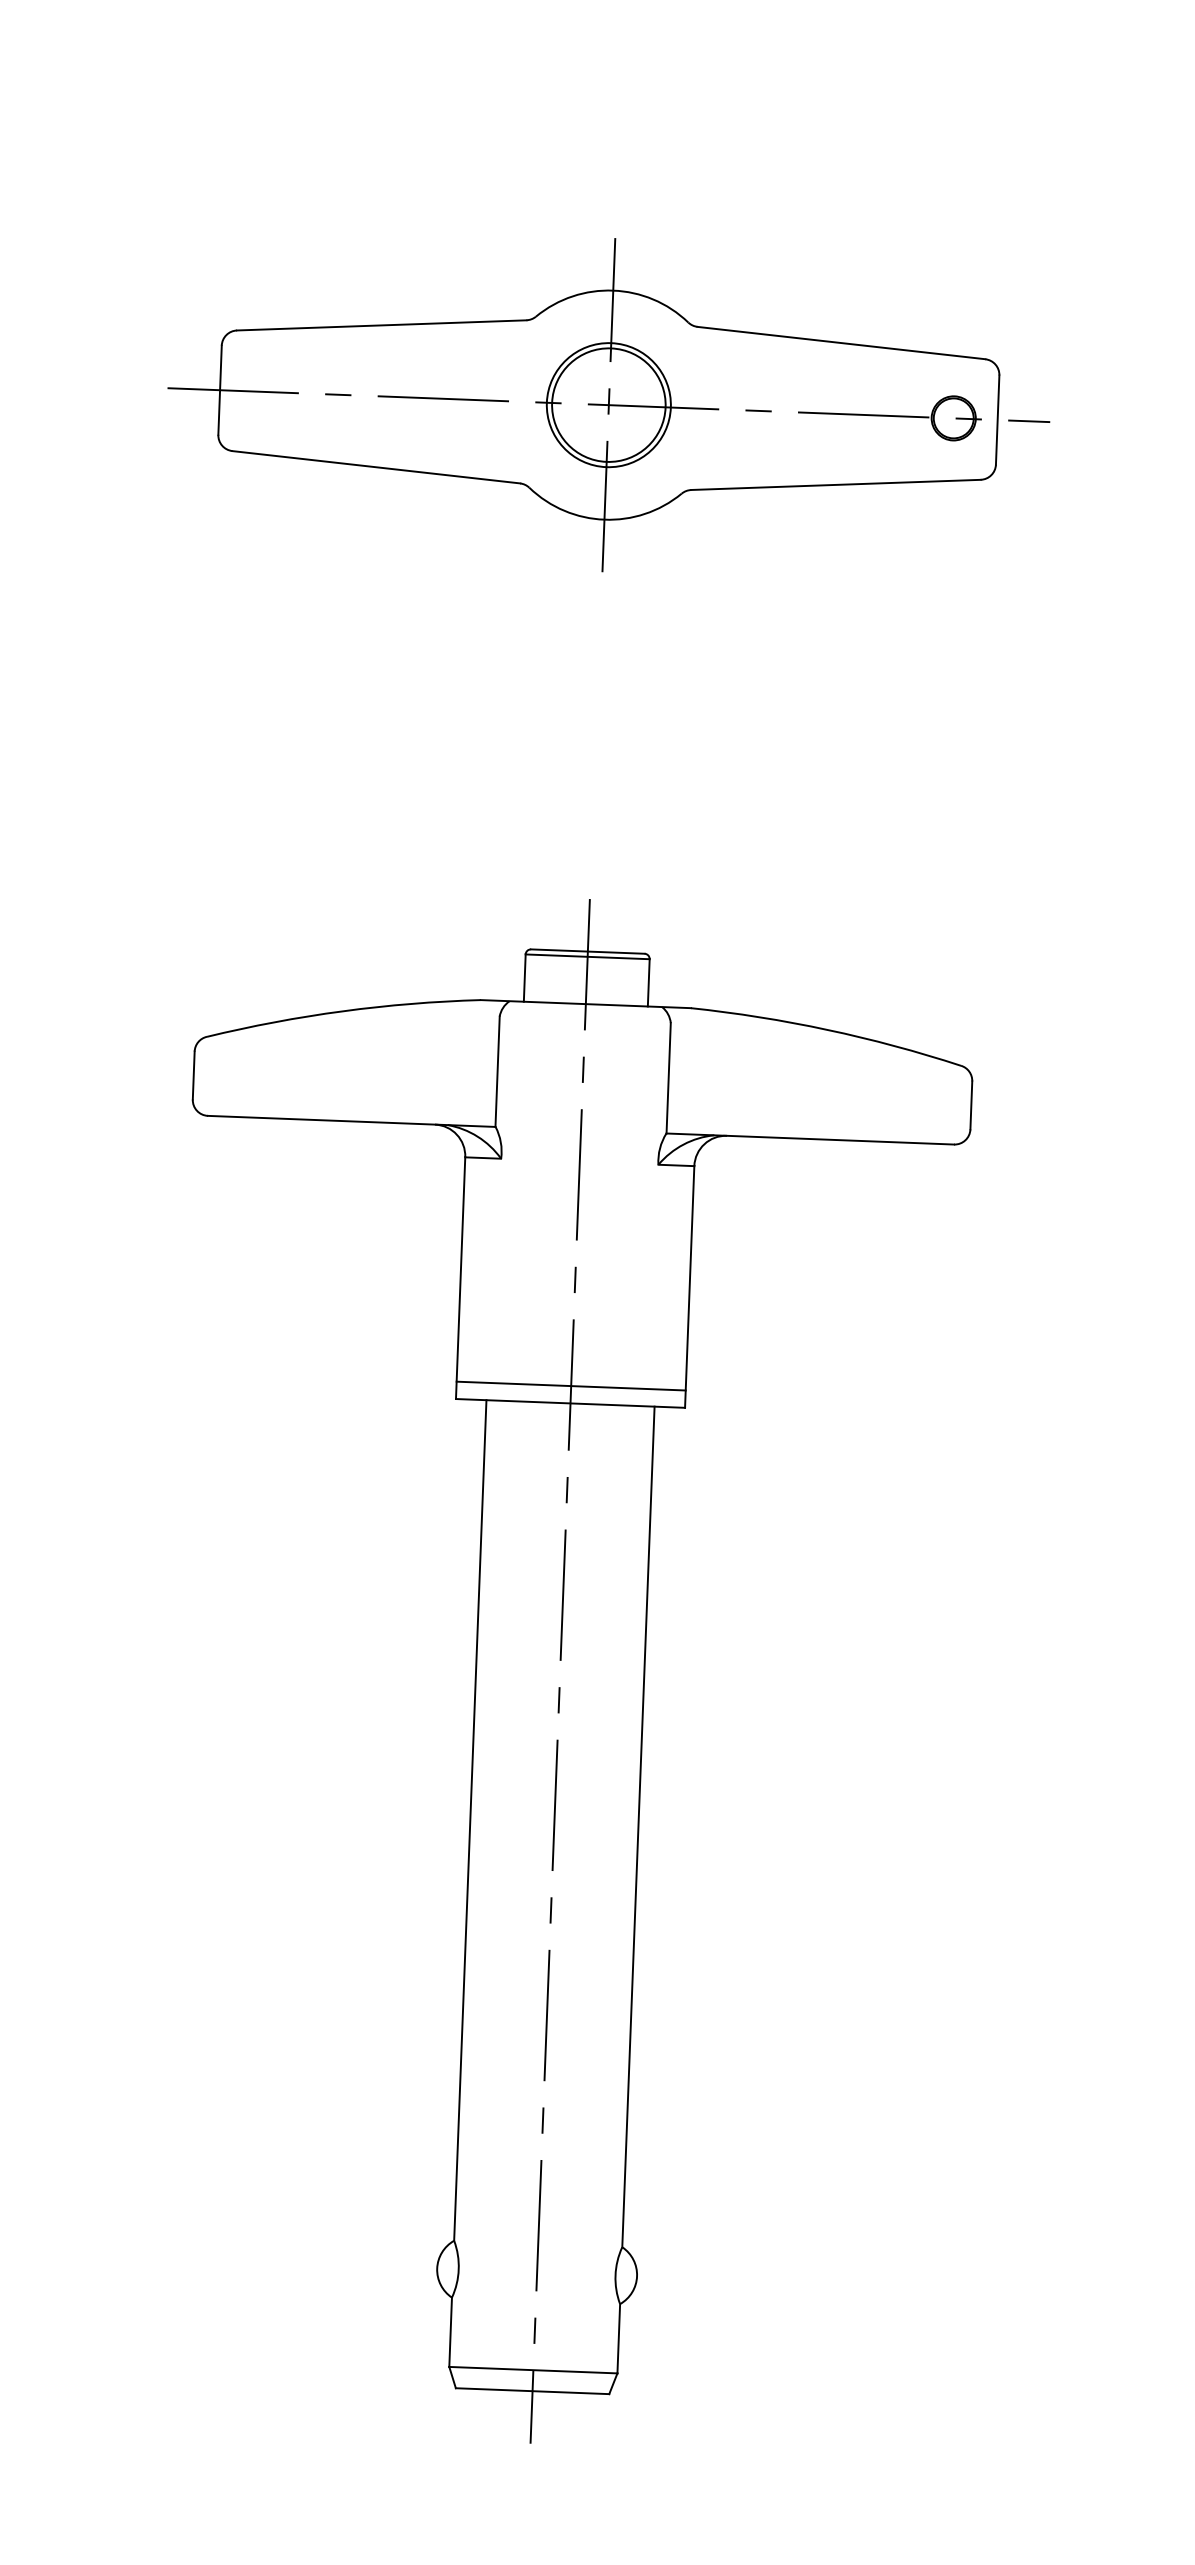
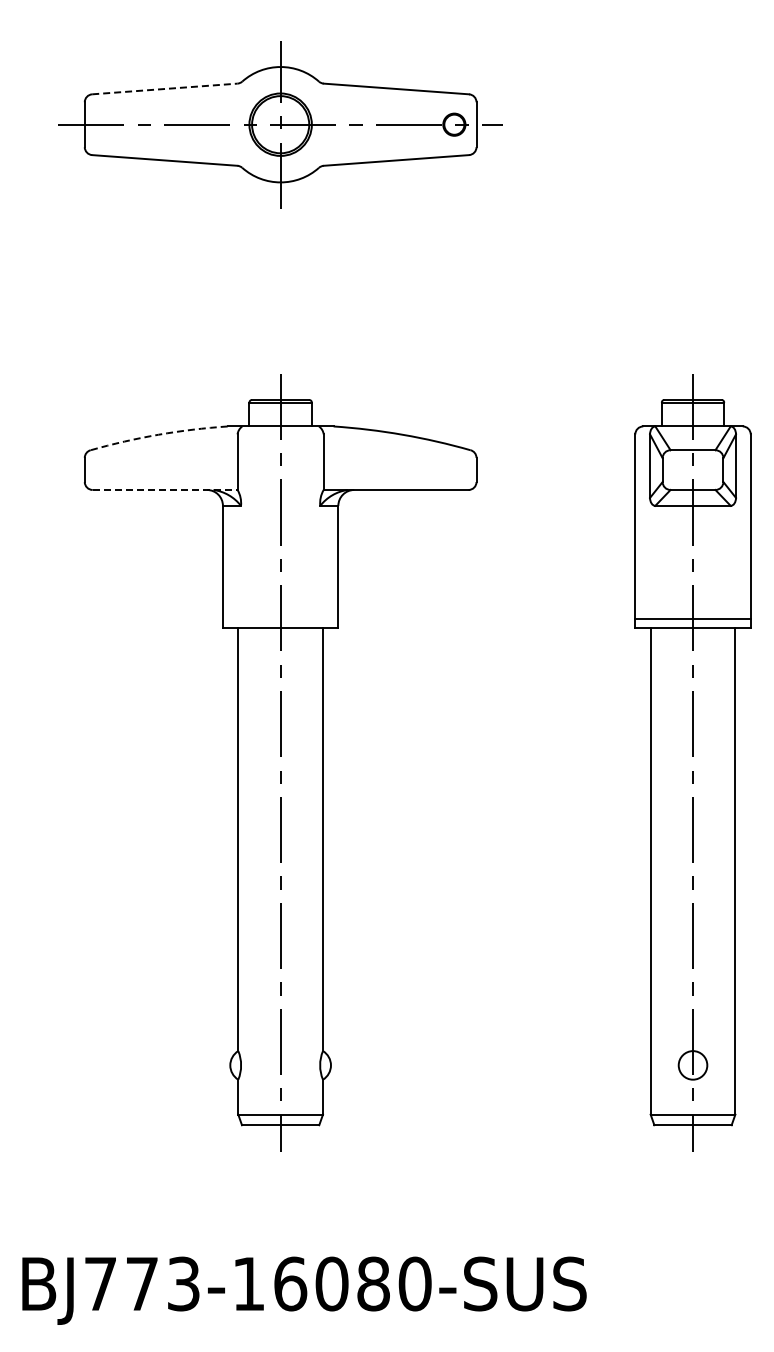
line: (381, 324) -> (164, 88), solid -> dashed
arc: (342, 1010) -> (158, 434), solid -> dashed
line: (352, 1120) -> (165, 489), solid -> dashed
line: (570, 1385) -> (280, 618), removed

